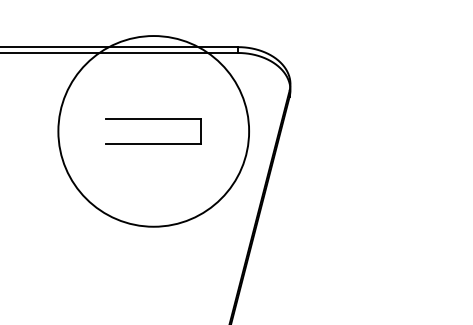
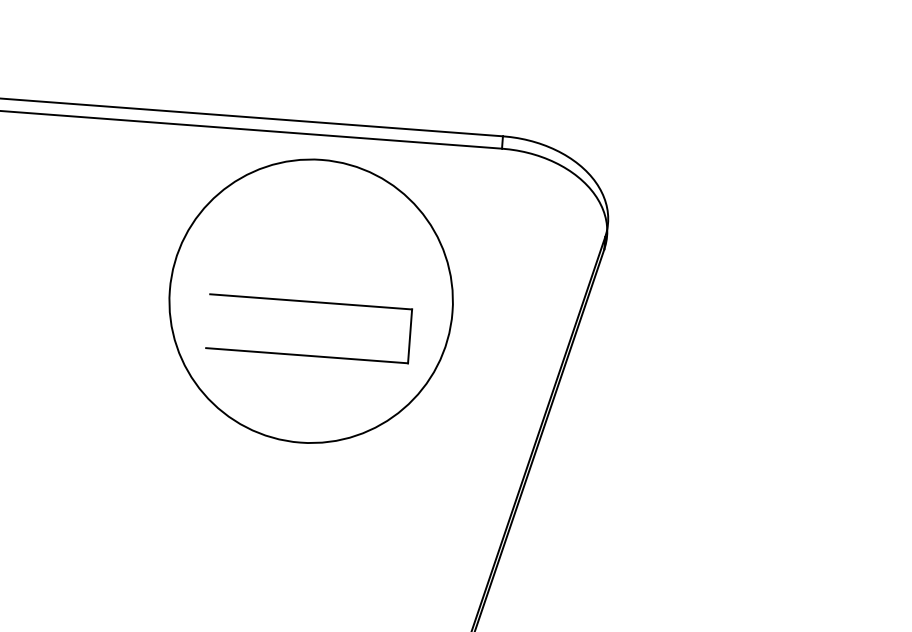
part: (153, 119) -> (310, 303), moved
circle: (153, 131) -> (310, 301), size x0.7

